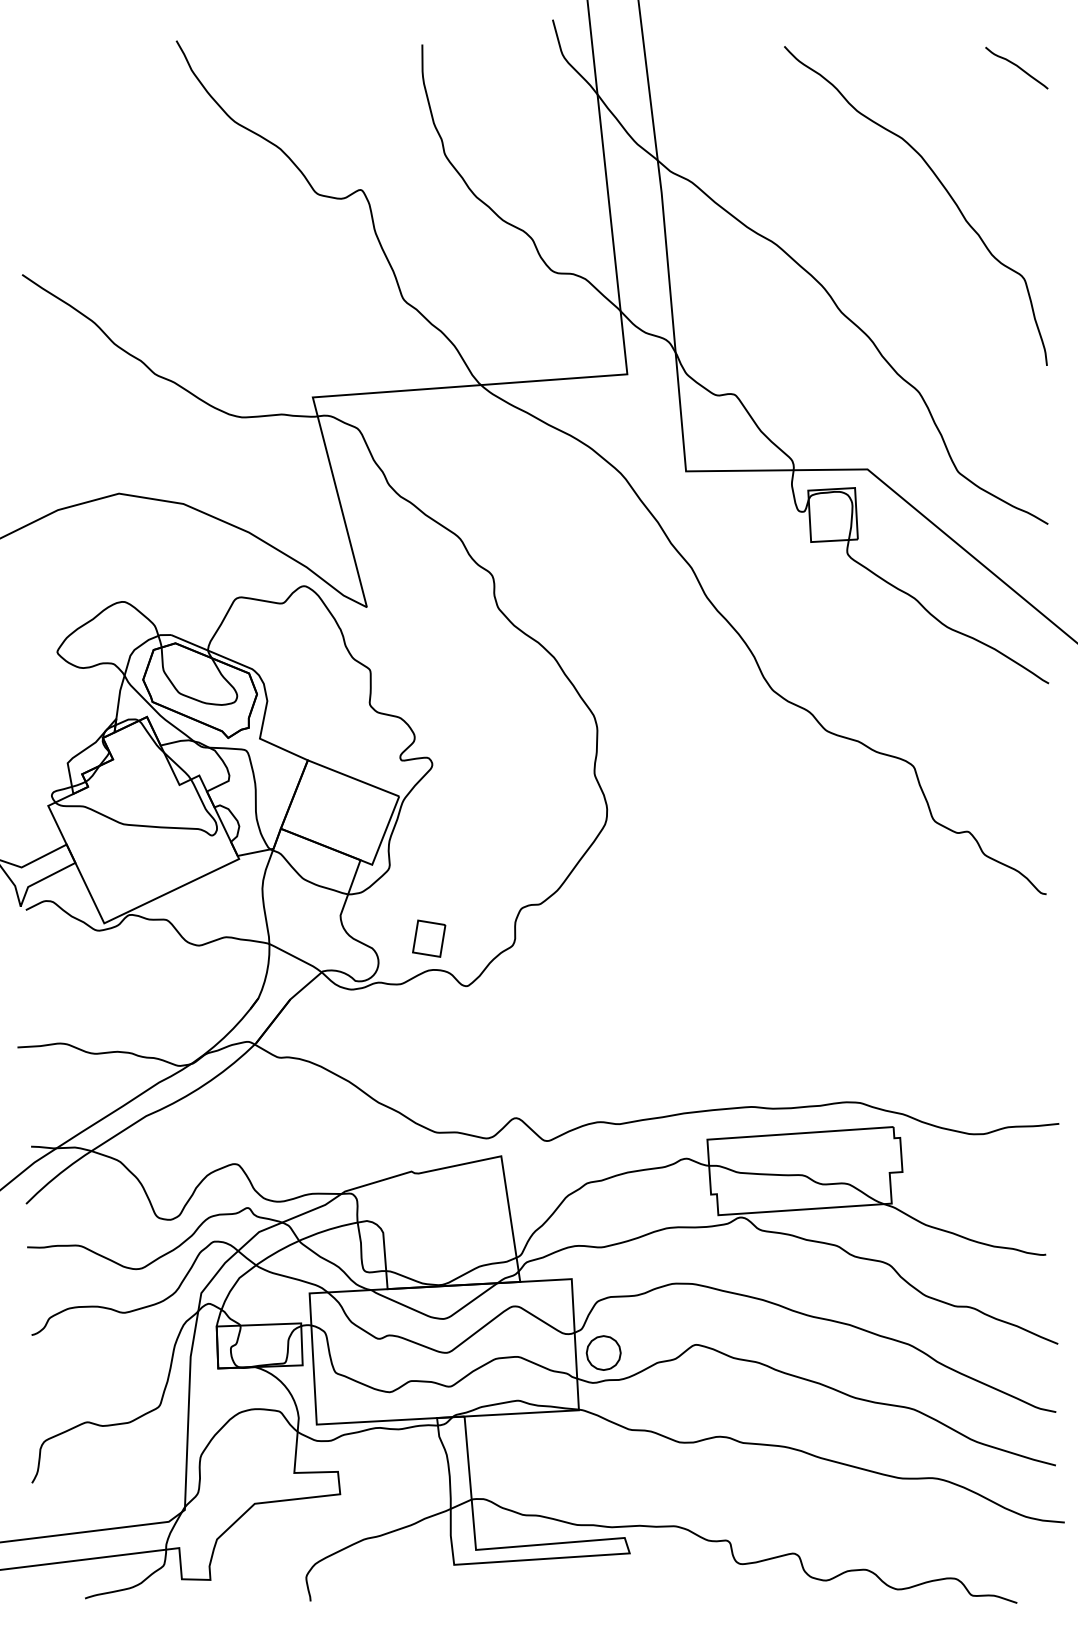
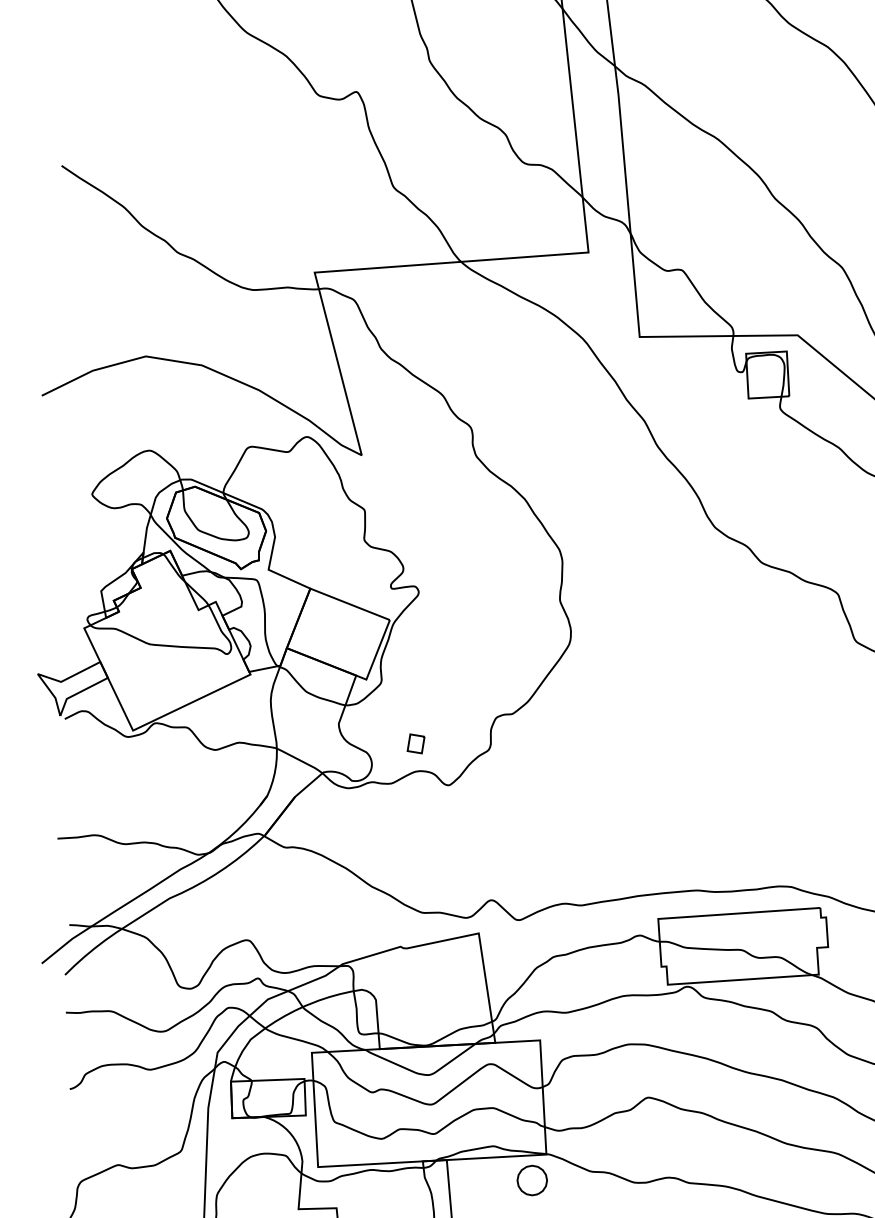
part: (429, 938) -> (416, 743), size x0.6
part: (603, 1352) -> (532, 1180), moved

